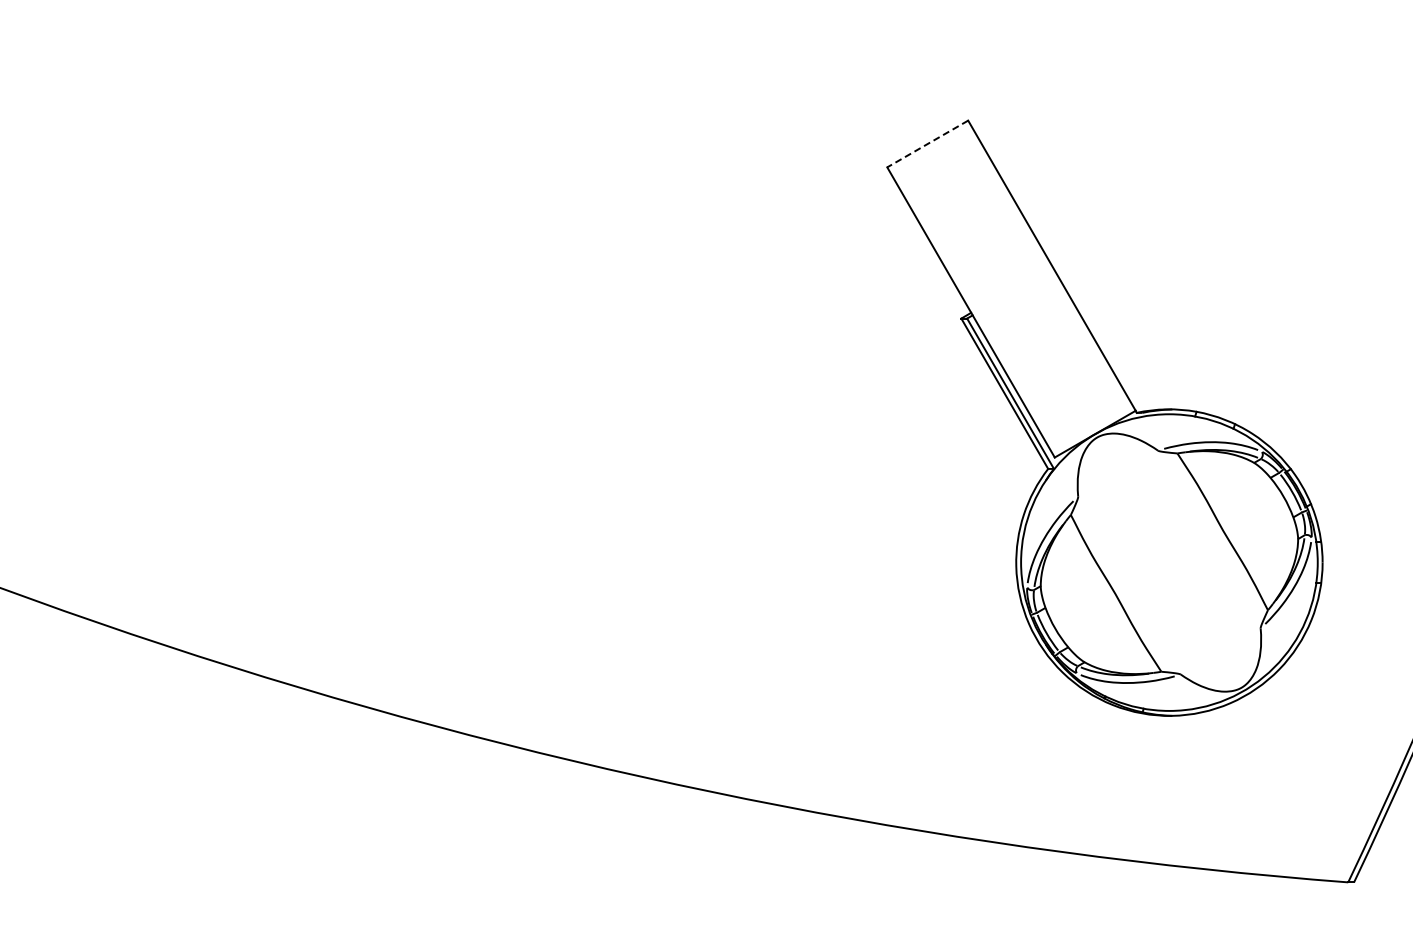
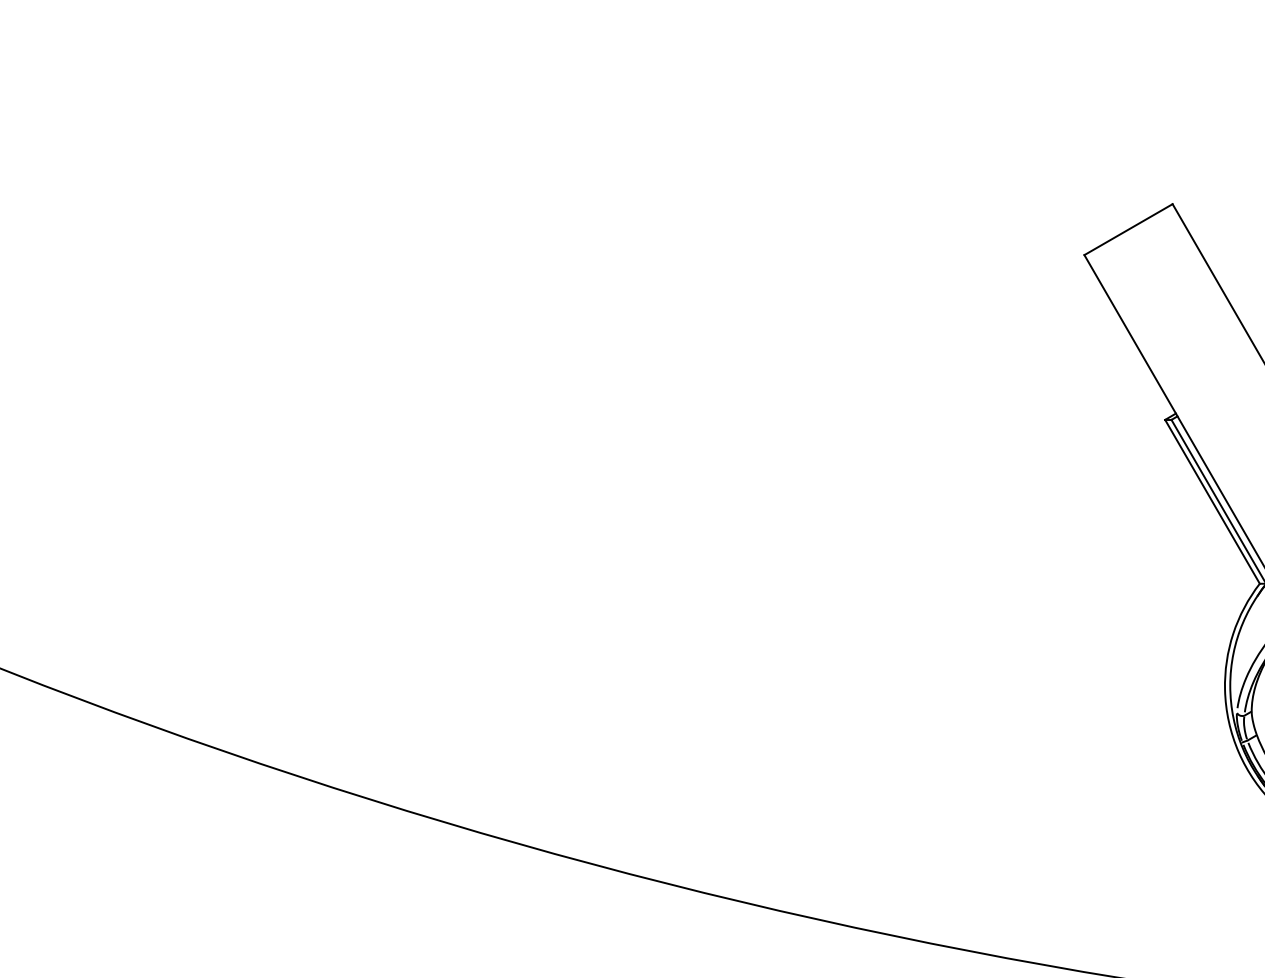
line: (927, 143) -> (1128, 229), dashed -> solid

